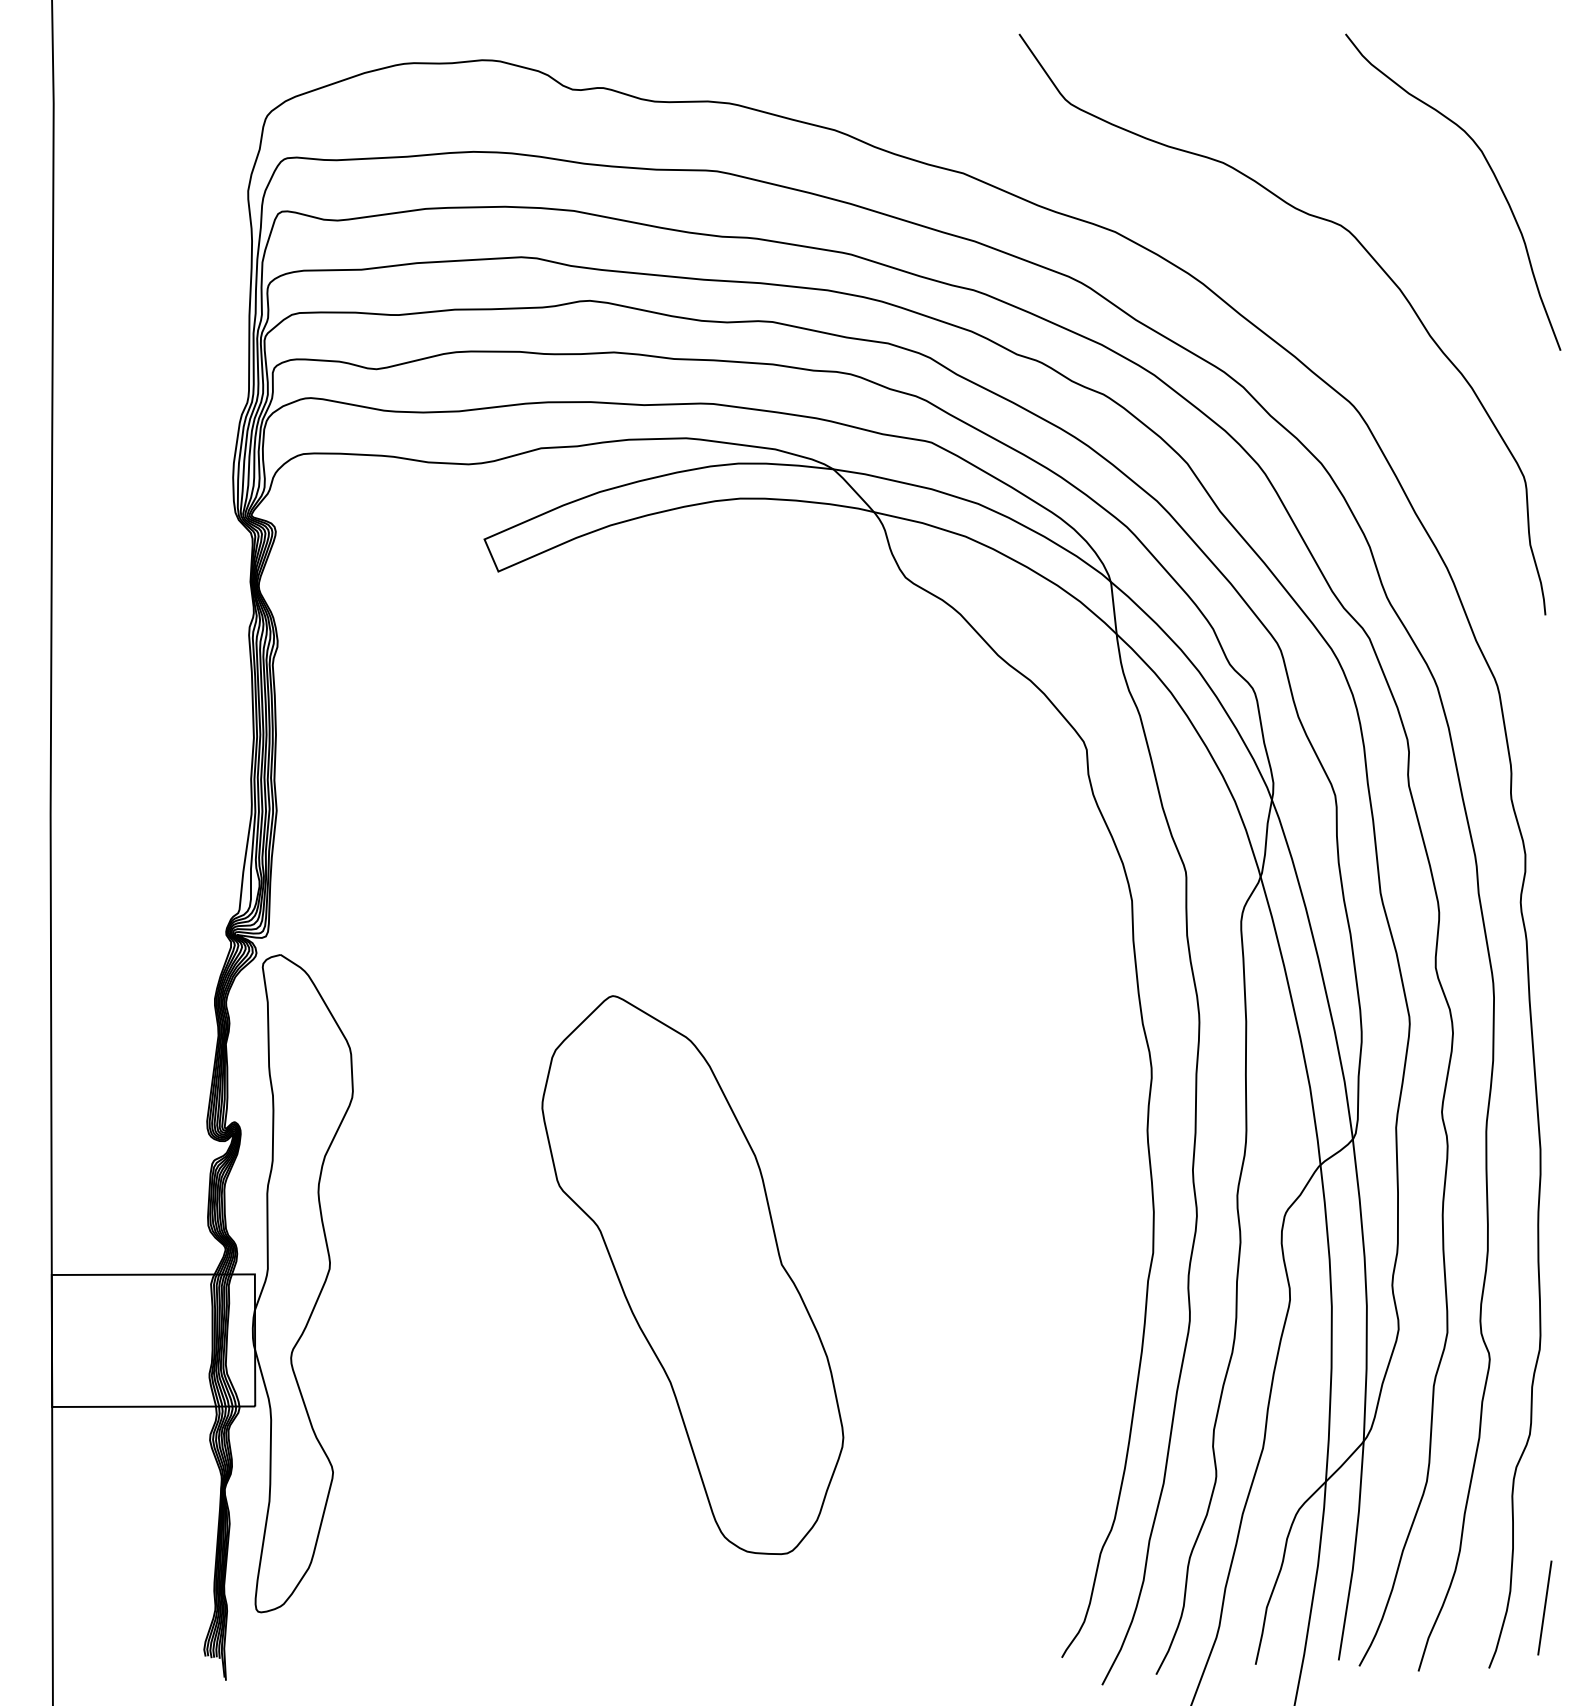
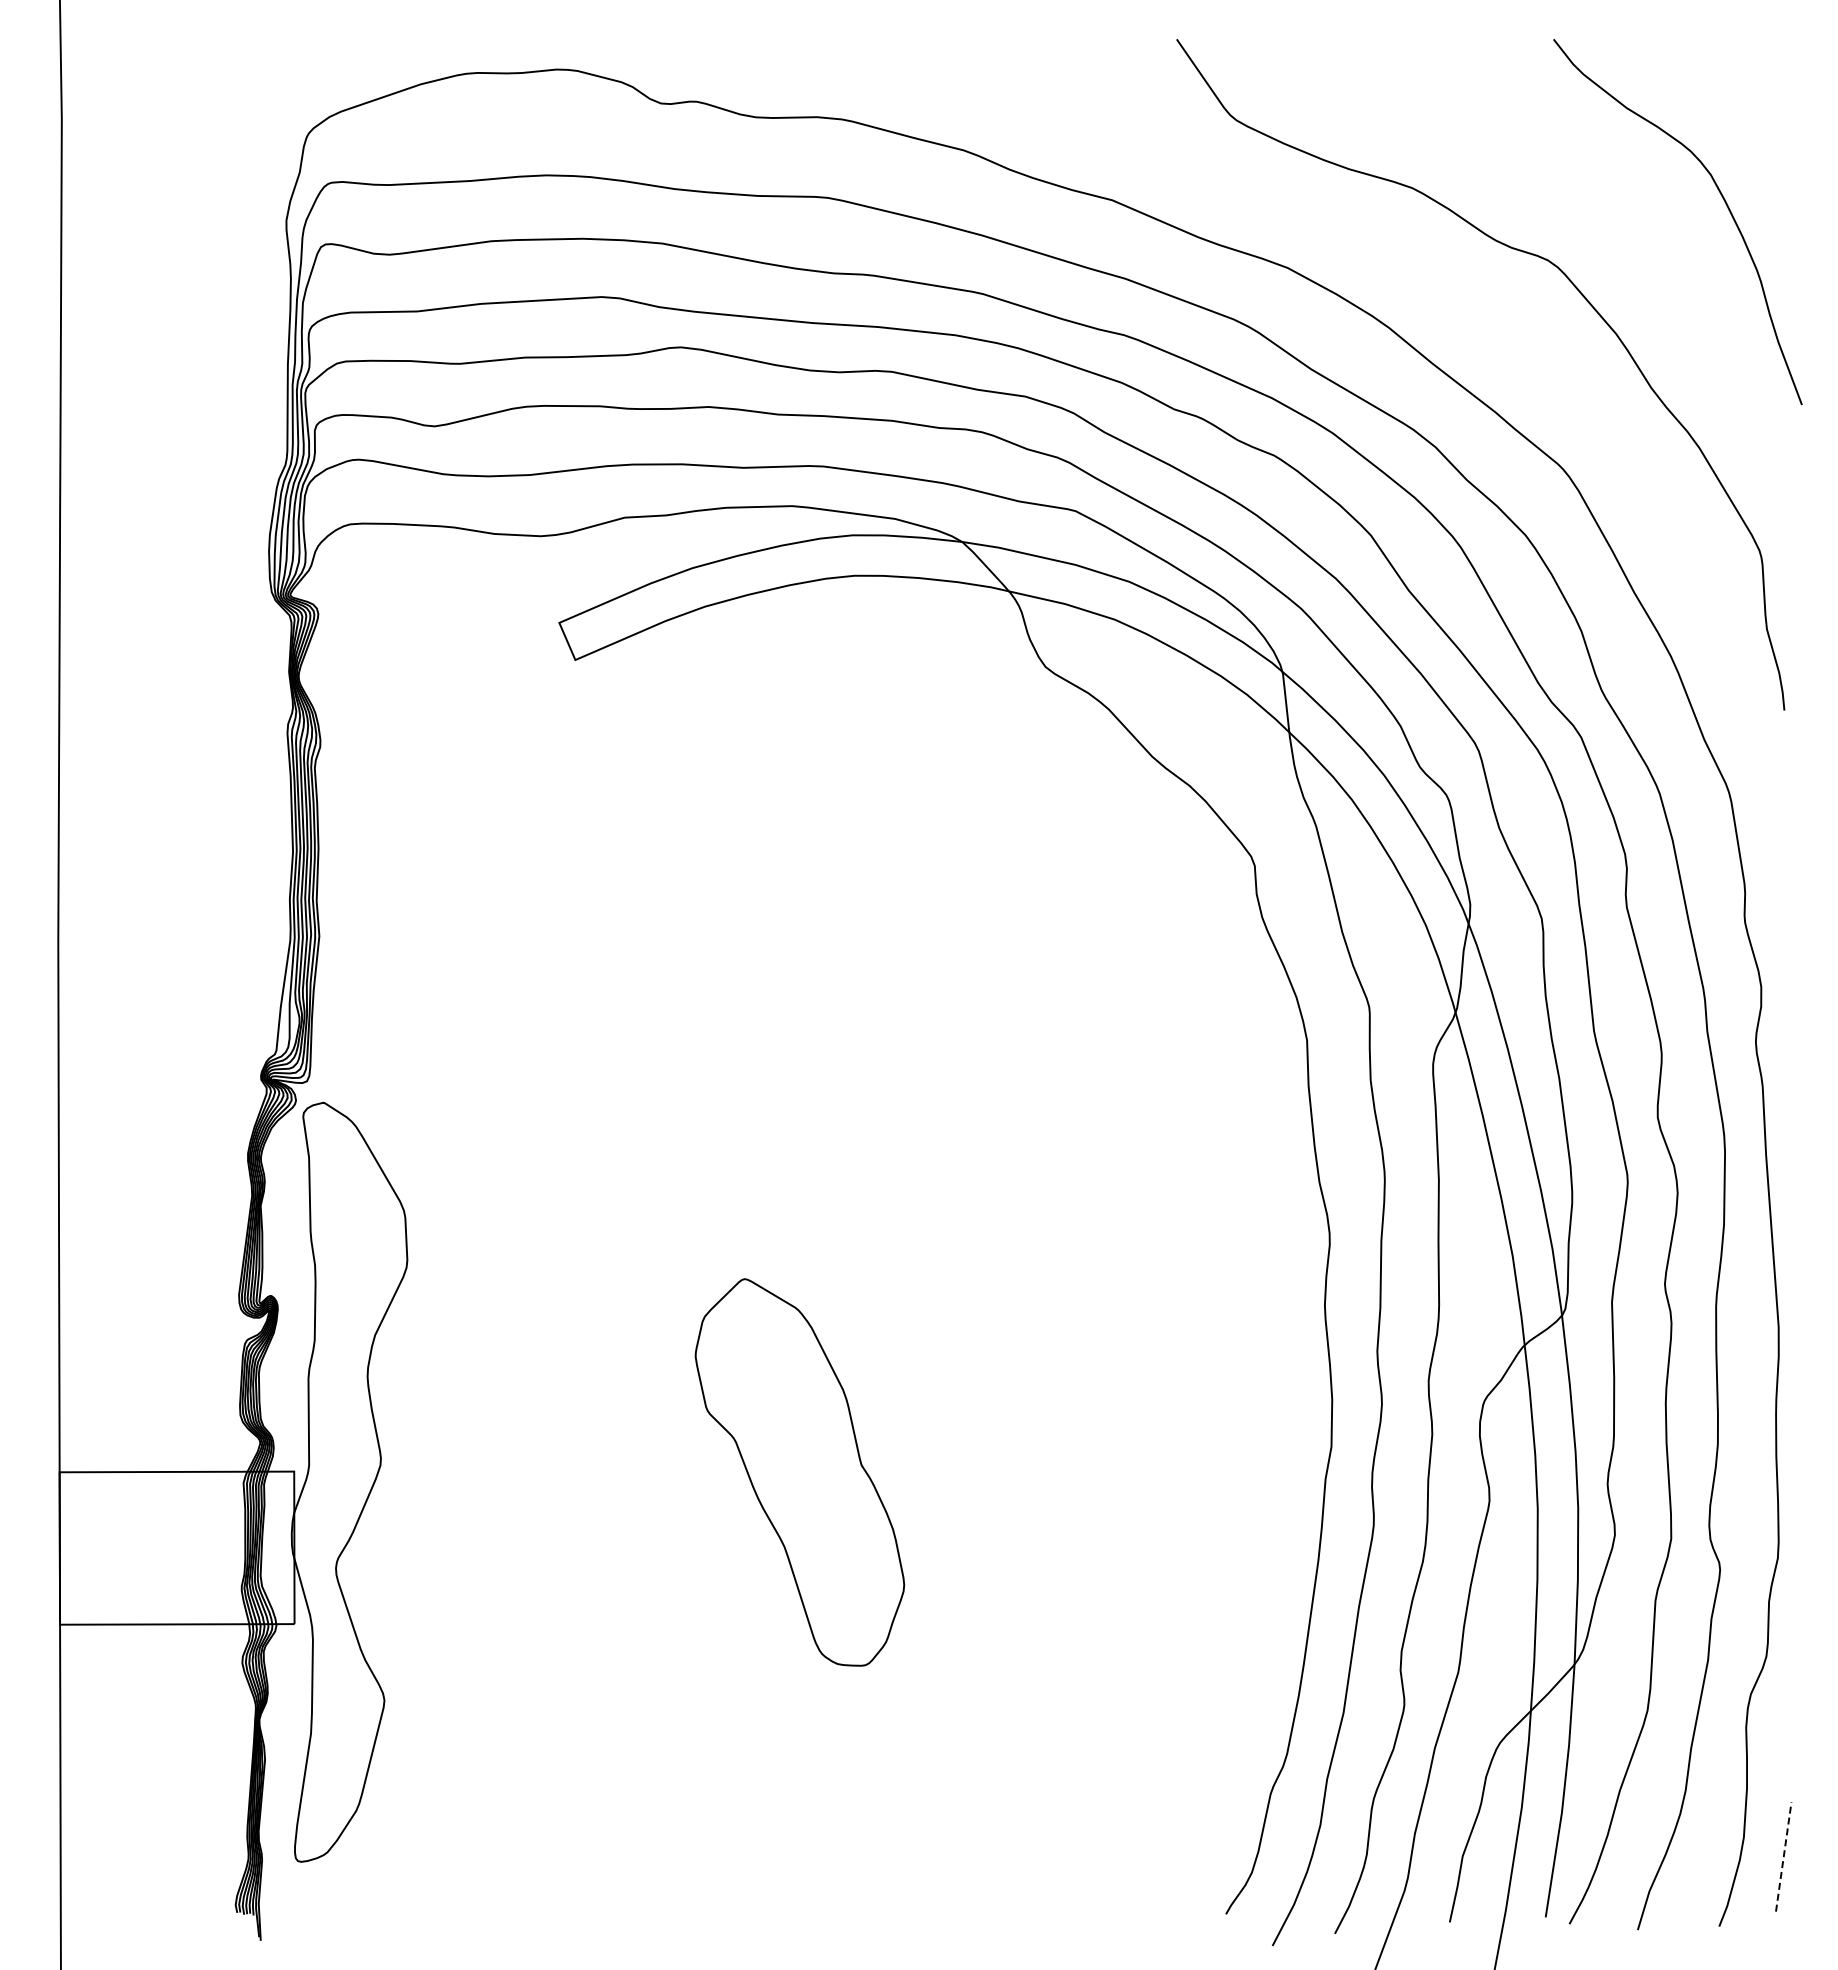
part: (692, 1275) -> (799, 1472), size x0.6
line: (1544, 1607) -> (1783, 1856), solid -> dashed

